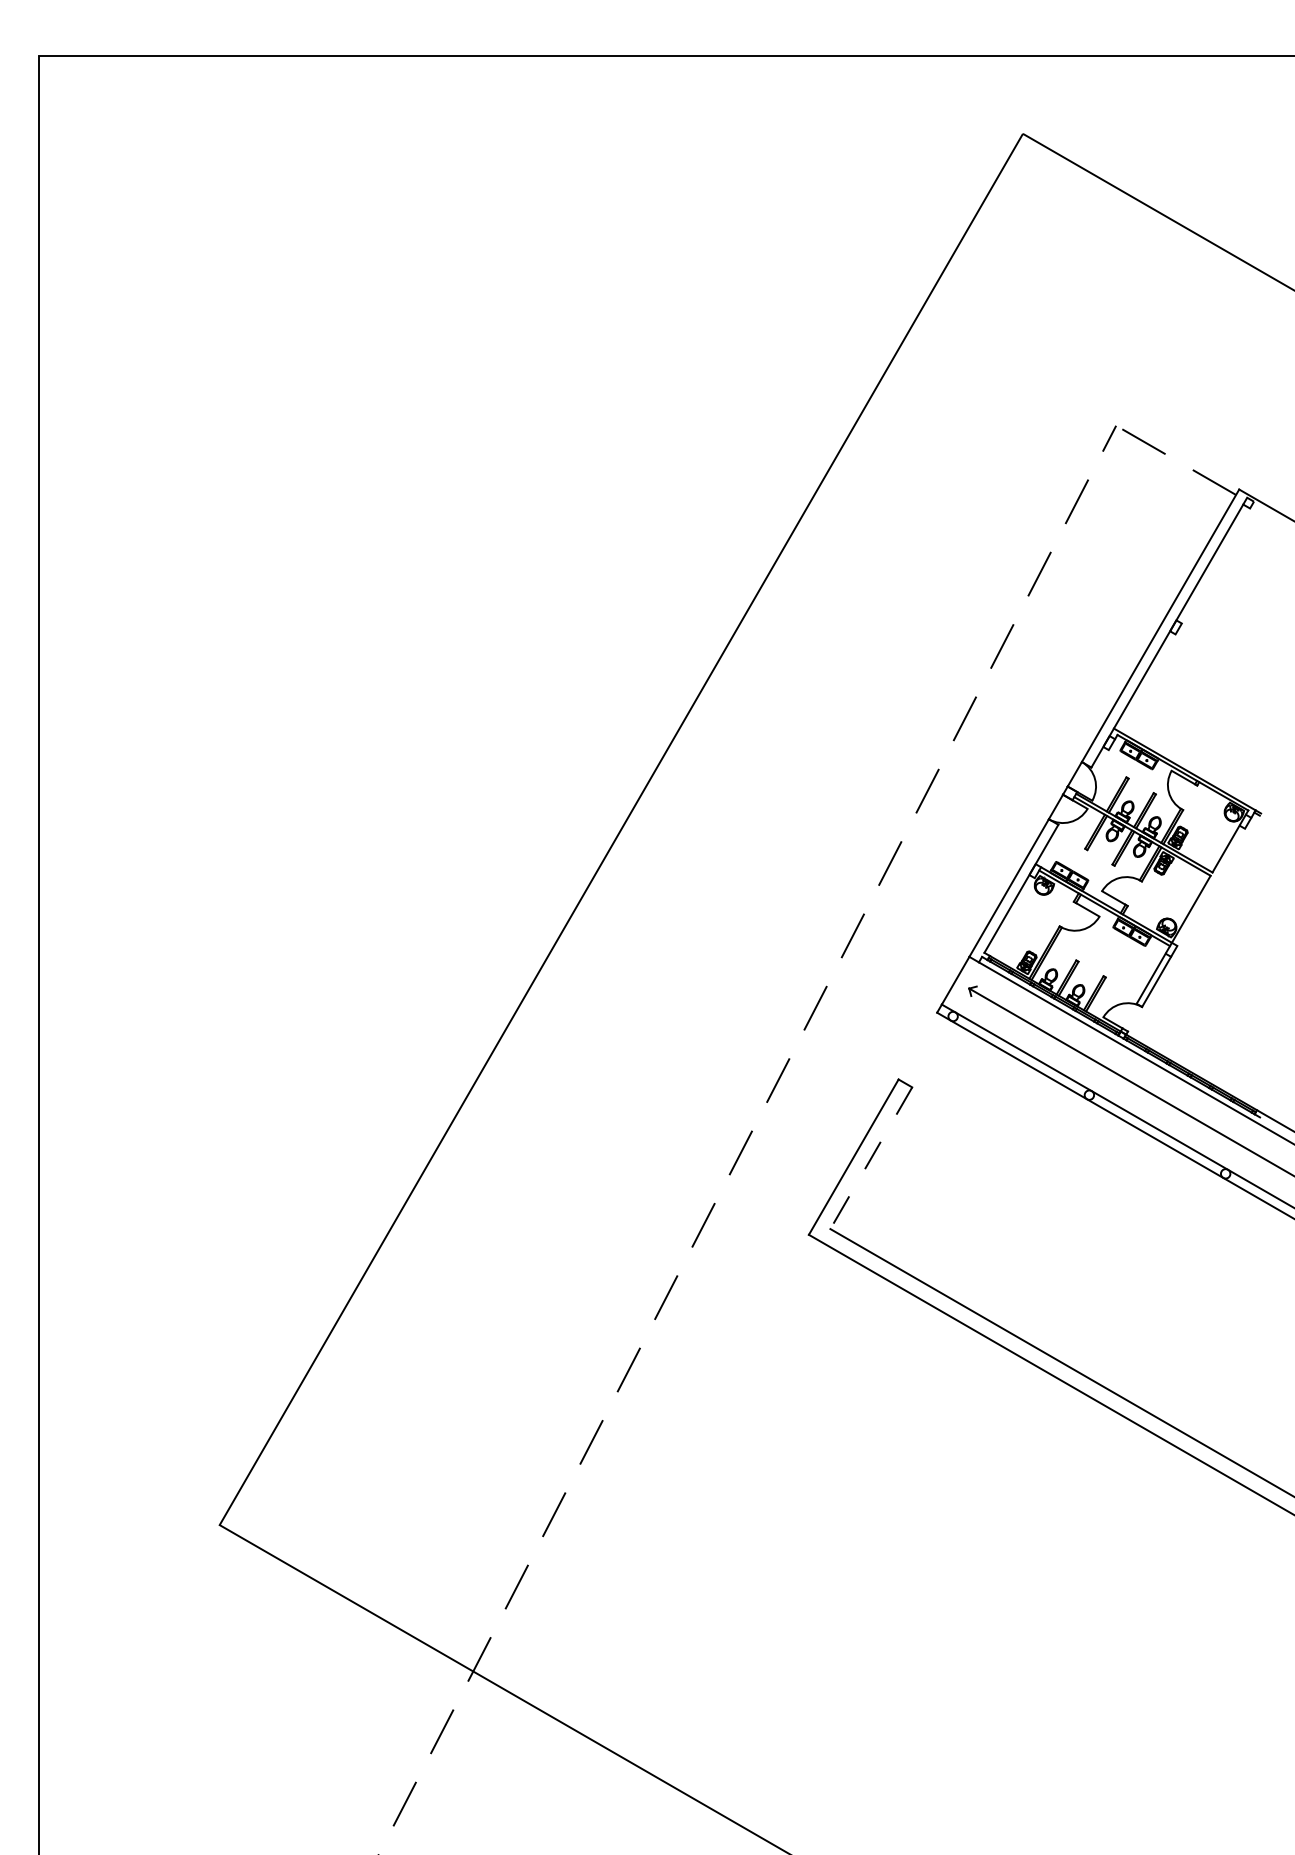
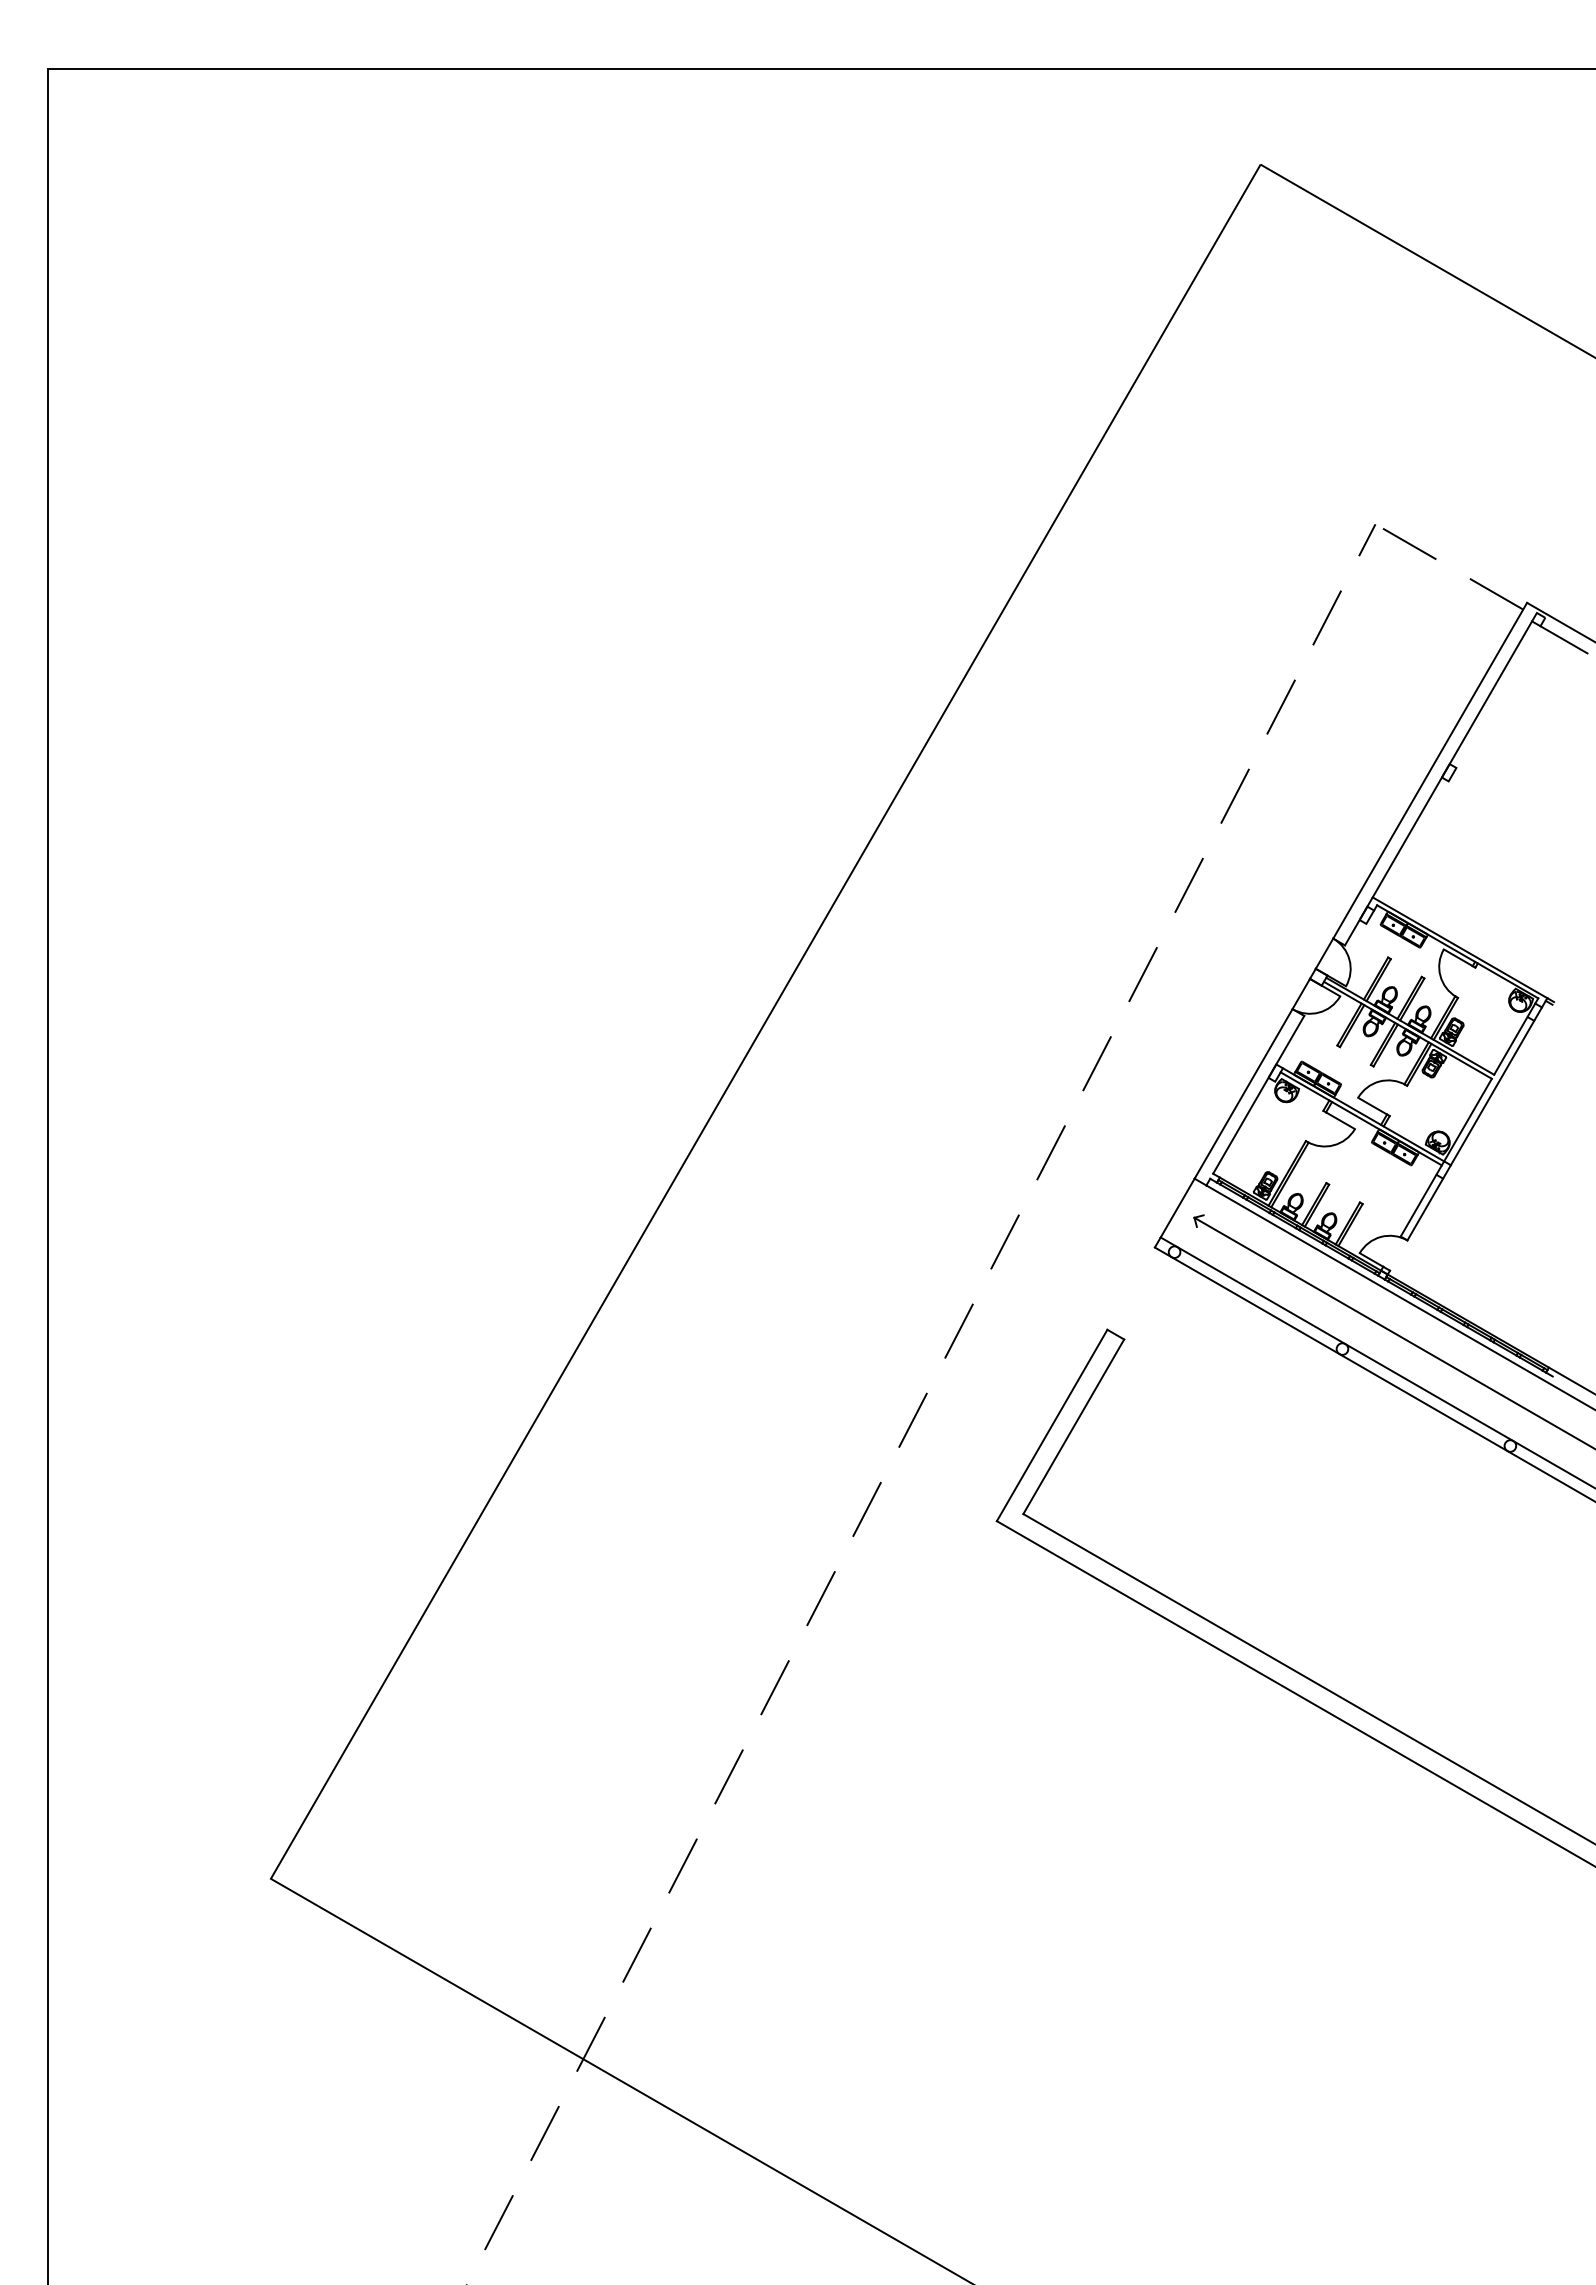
line: (1268, 519) -> (1563, 639), added
line: (1211, 886) -> (1492, 1092), added
line: (871, 1157) -> (1073, 1426), dashed -> solid

